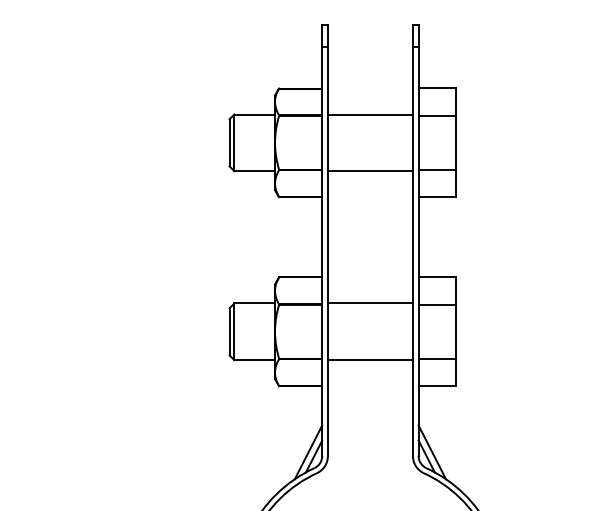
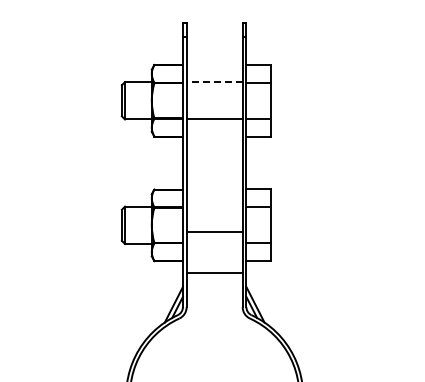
line: (370, 115) -> (214, 82), solid -> dashed
line: (370, 303) -> (214, 231), moved
line: (370, 360) -> (214, 273), moved

